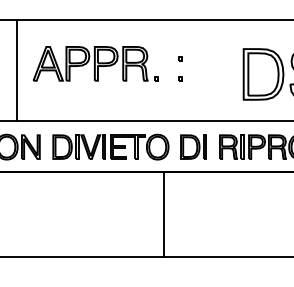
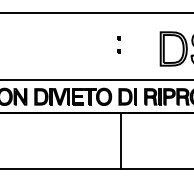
part: (94, 63) -> (62, 41), removed
line: (17, 70) -> (11, 46), removed
line: (164, 214) -> (120, 141), moved

